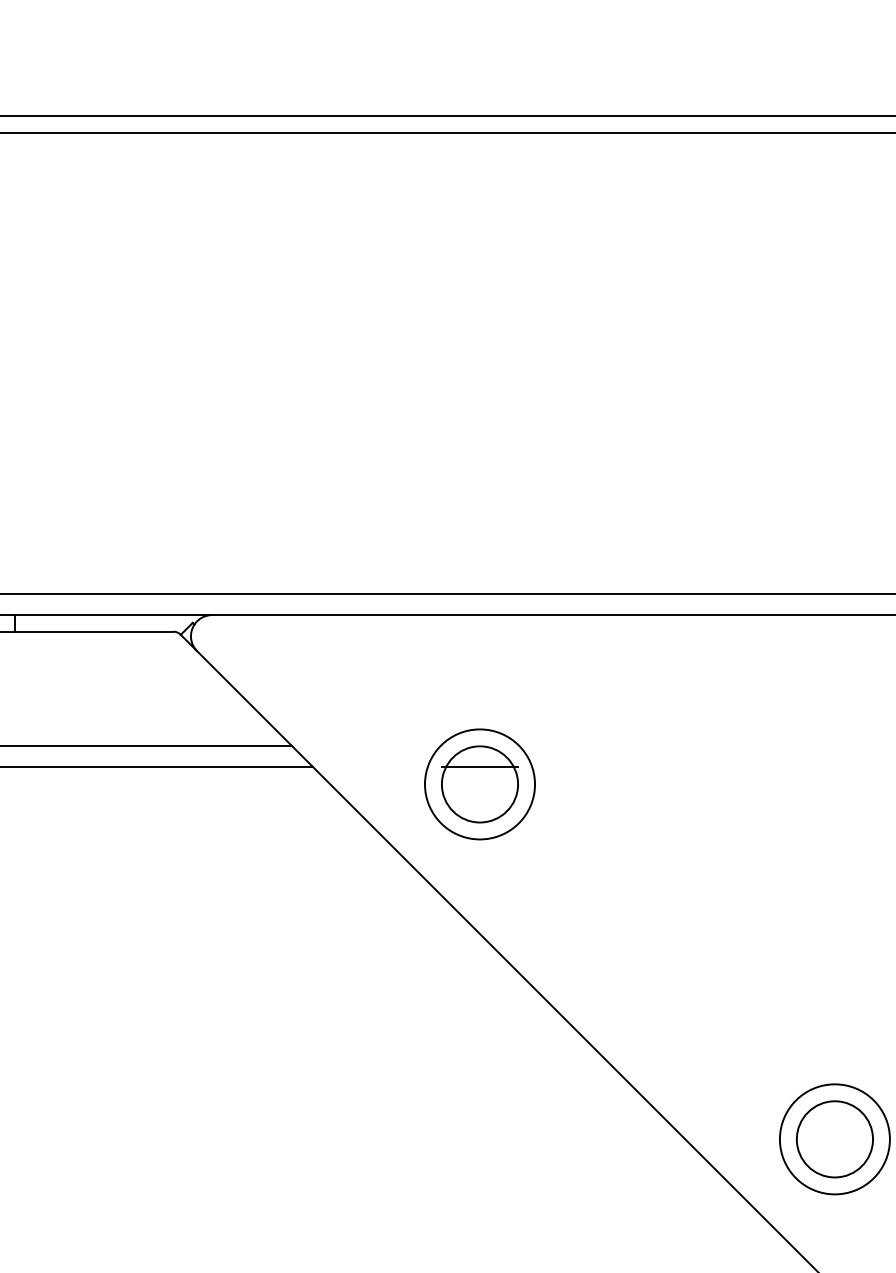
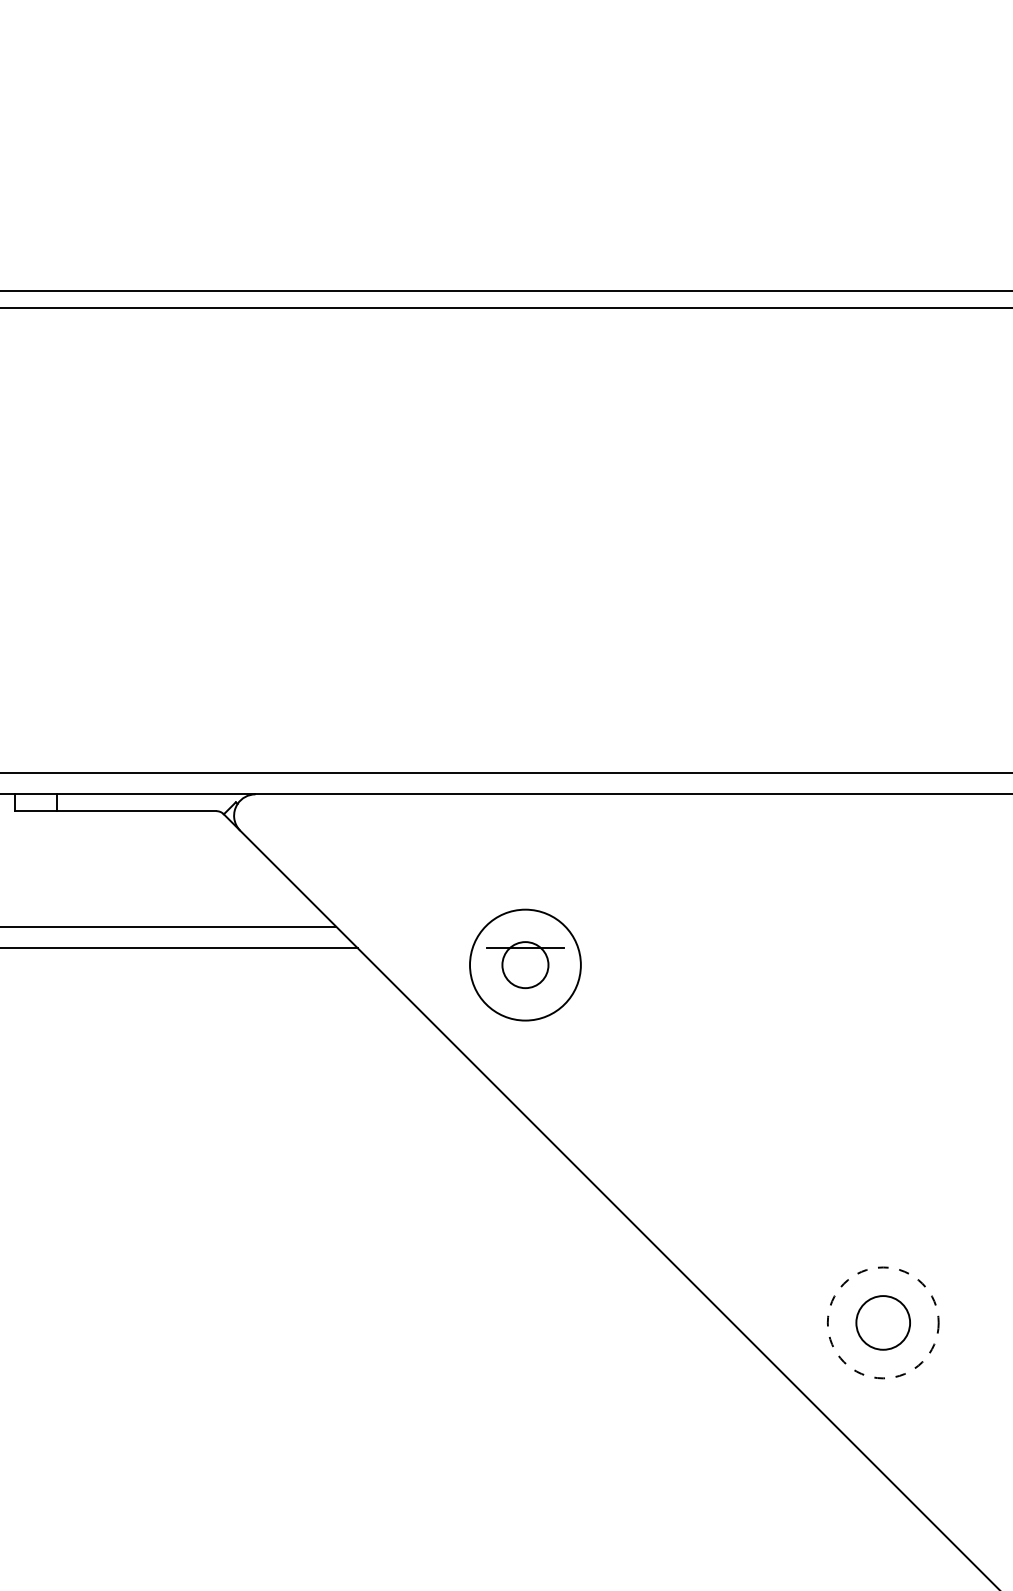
circle: (480, 783) -> (525, 964), size x0.6
circle: (834, 1138) -> (882, 1322), size x0.7
circle: (834, 1138) -> (882, 1322), solid -> dashed

